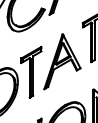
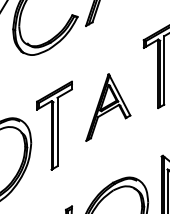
part: (62, 61) -> (108, 107), size x0.7

